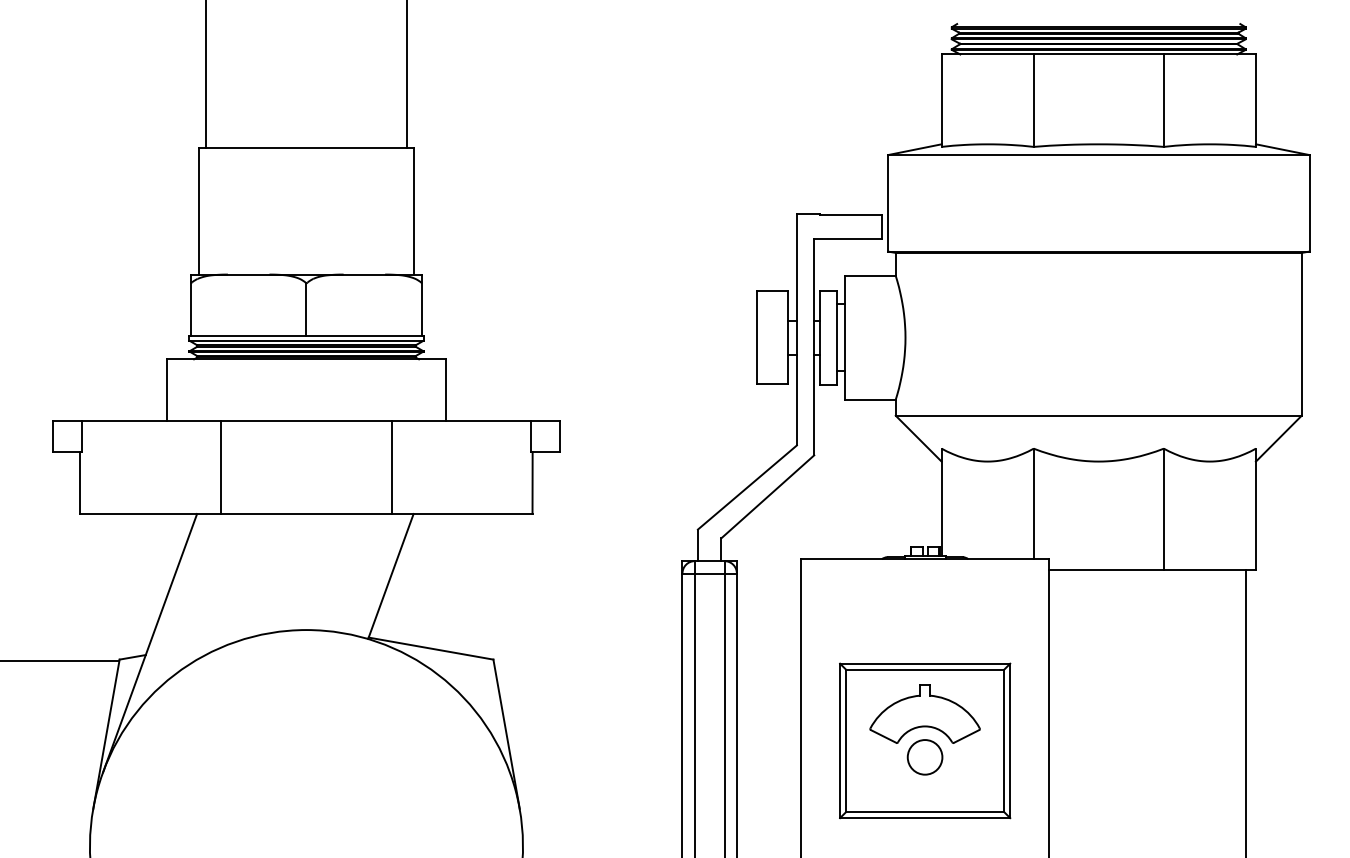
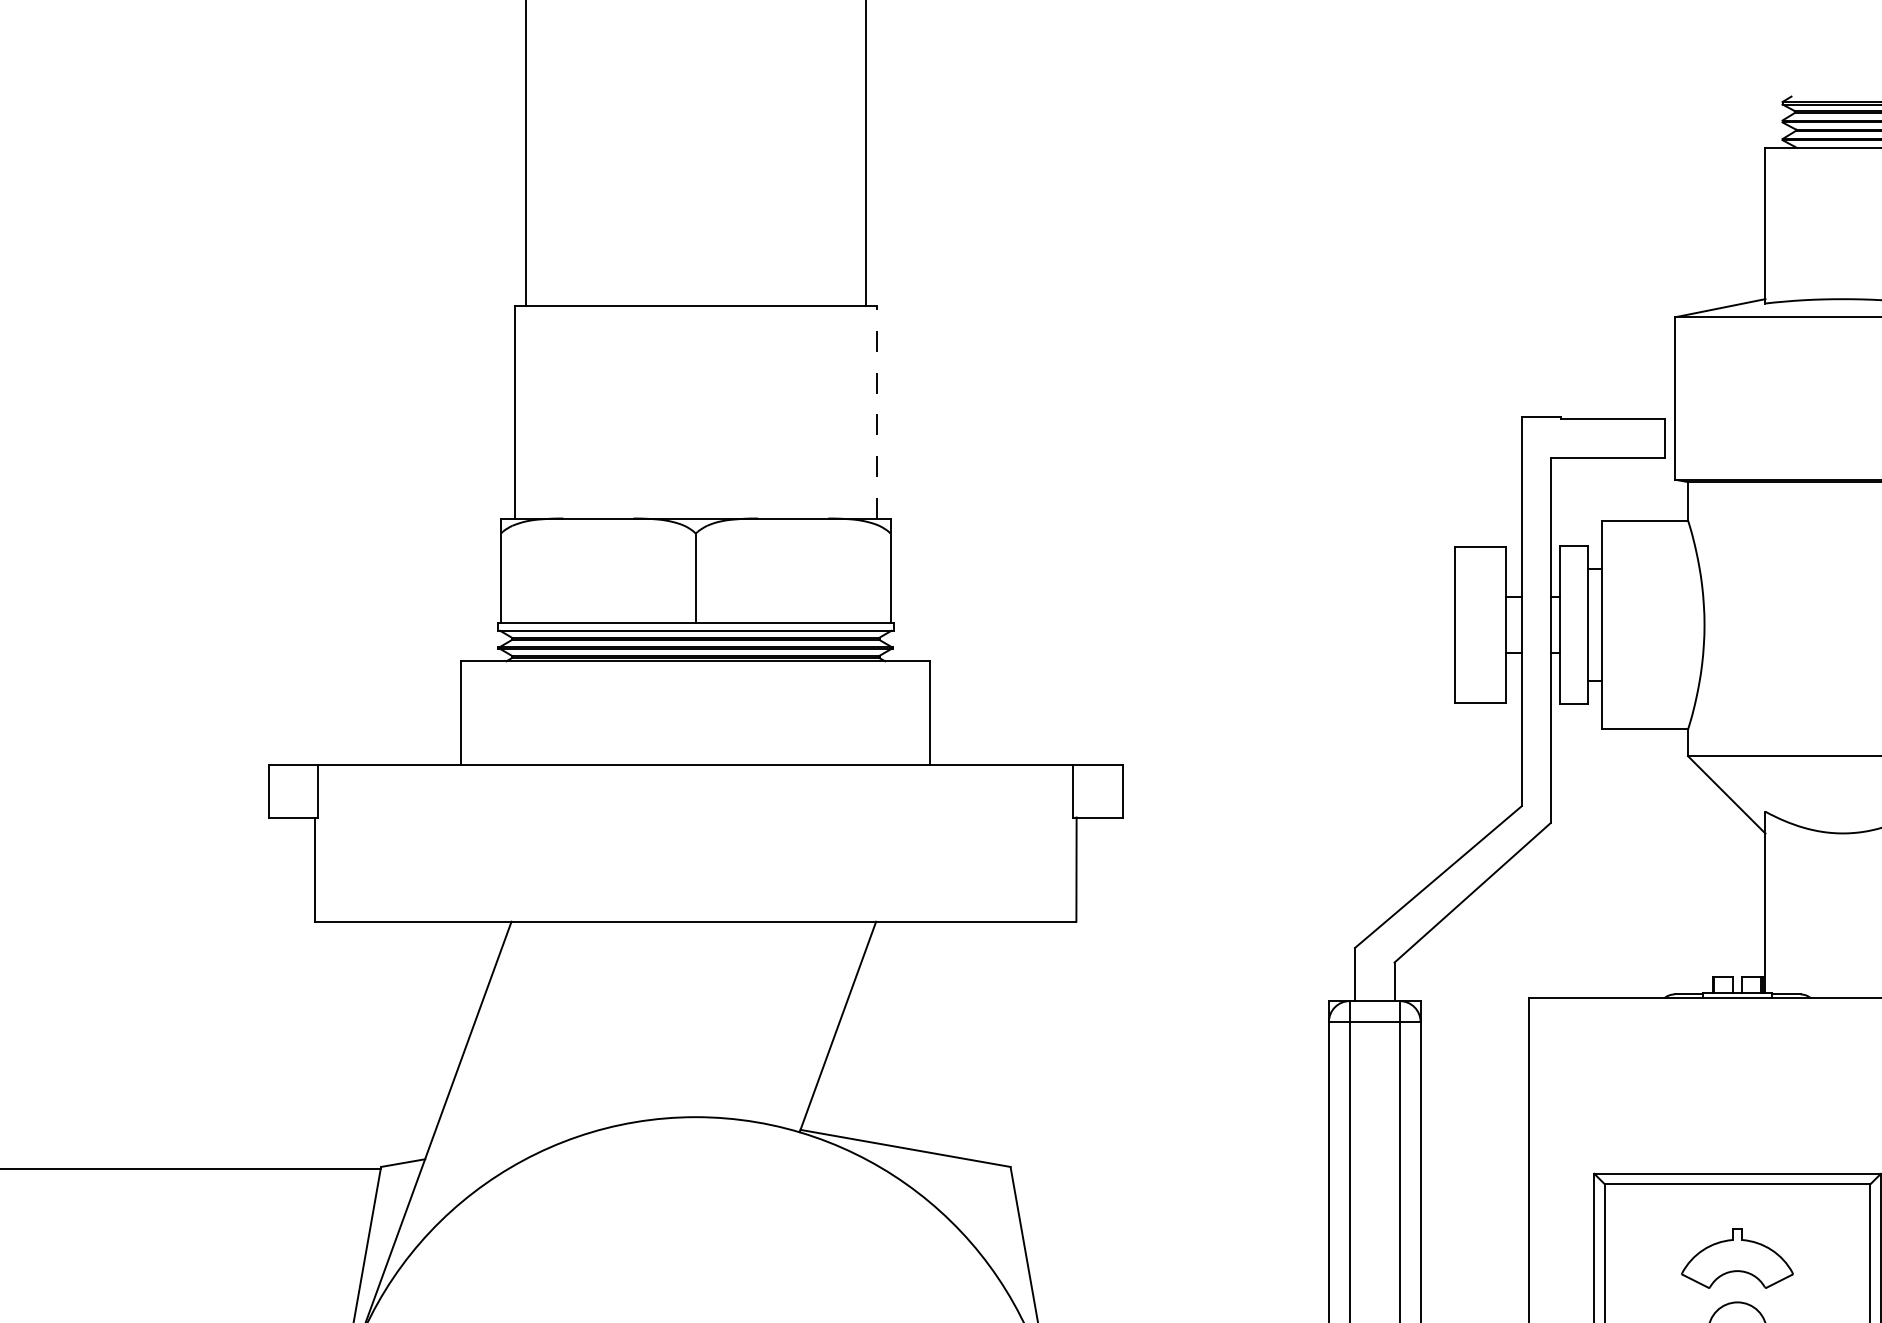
line: (413, 211) -> (875, 412), solid -> dashed
line: (221, 467) -> (552, 843), removed
line: (391, 467) -> (838, 843), removed
part: (924, 713) -> (1736, 1257), size x0.6

